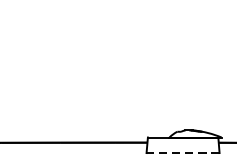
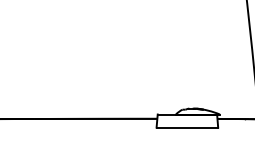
line: (183, 152) -> (187, 127), dashed -> solid

